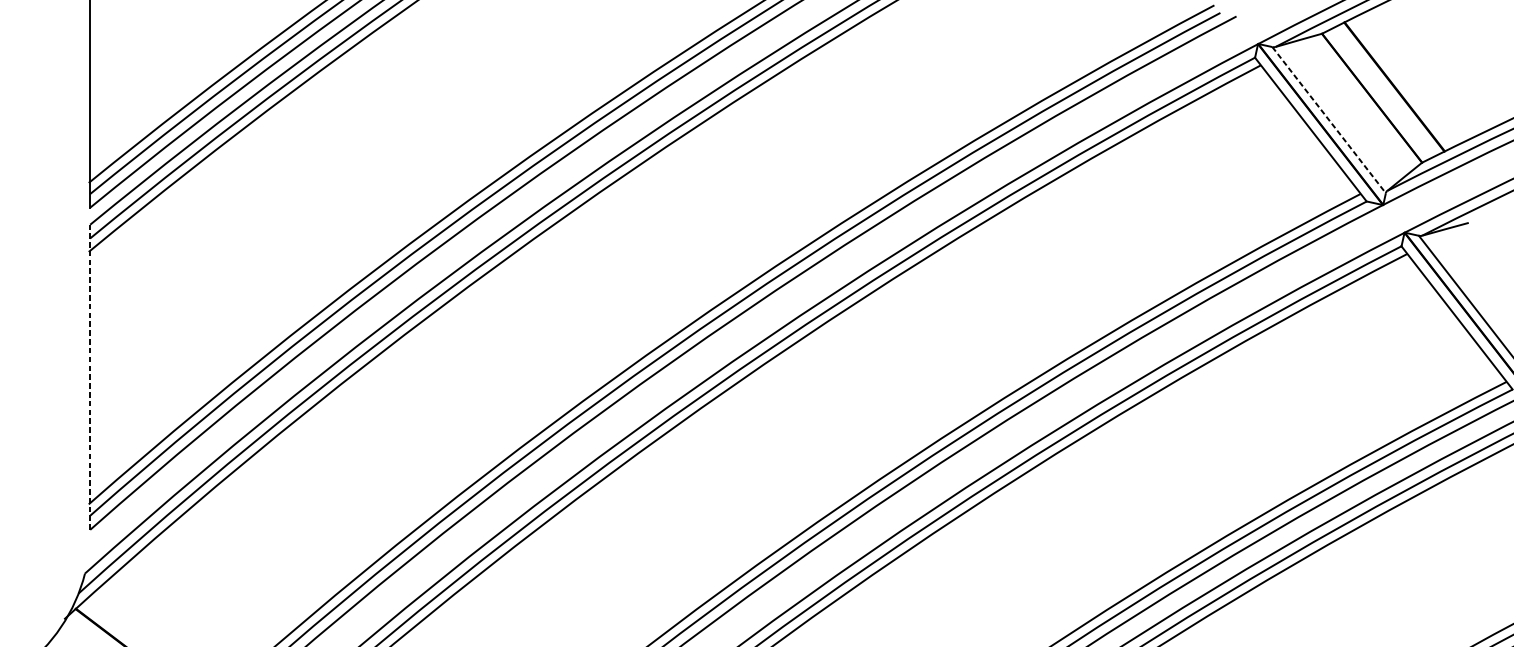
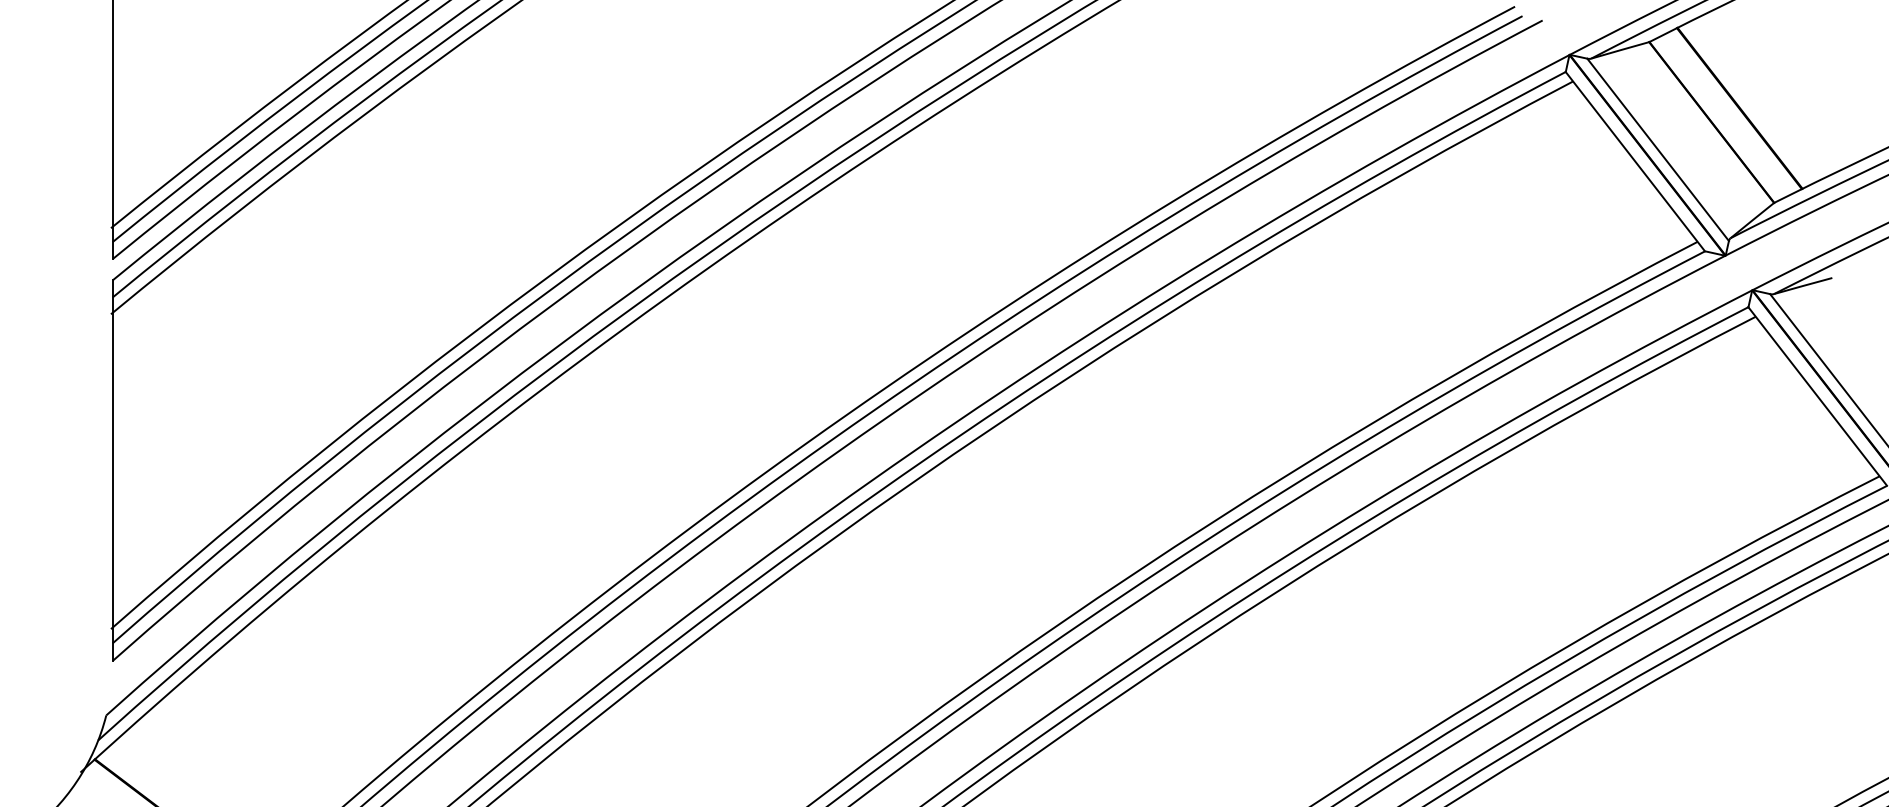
line: (1329, 120) -> (1658, 150), dashed -> solid
line: (89, 377) -> (112, 470), dashed -> solid

